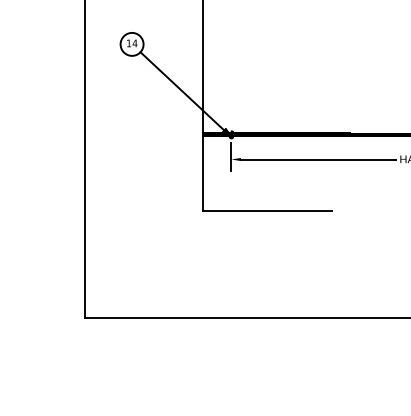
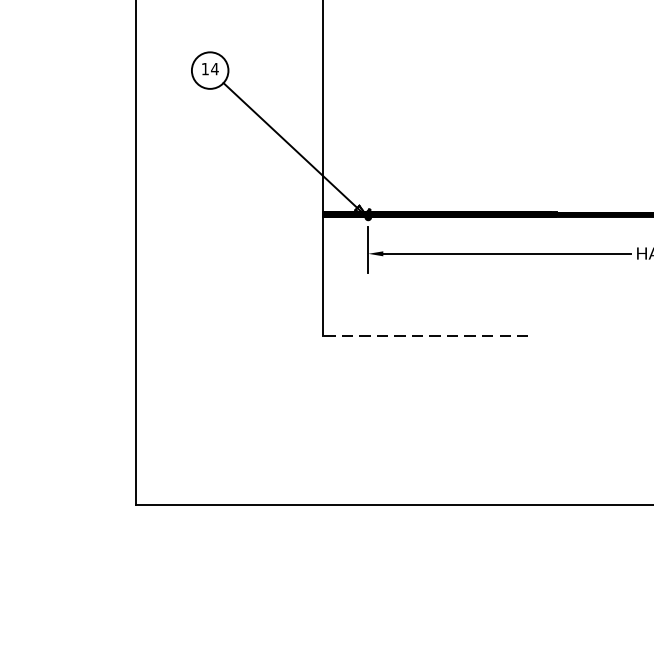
line: (267, 211) -> (425, 336), solid -> dashed

